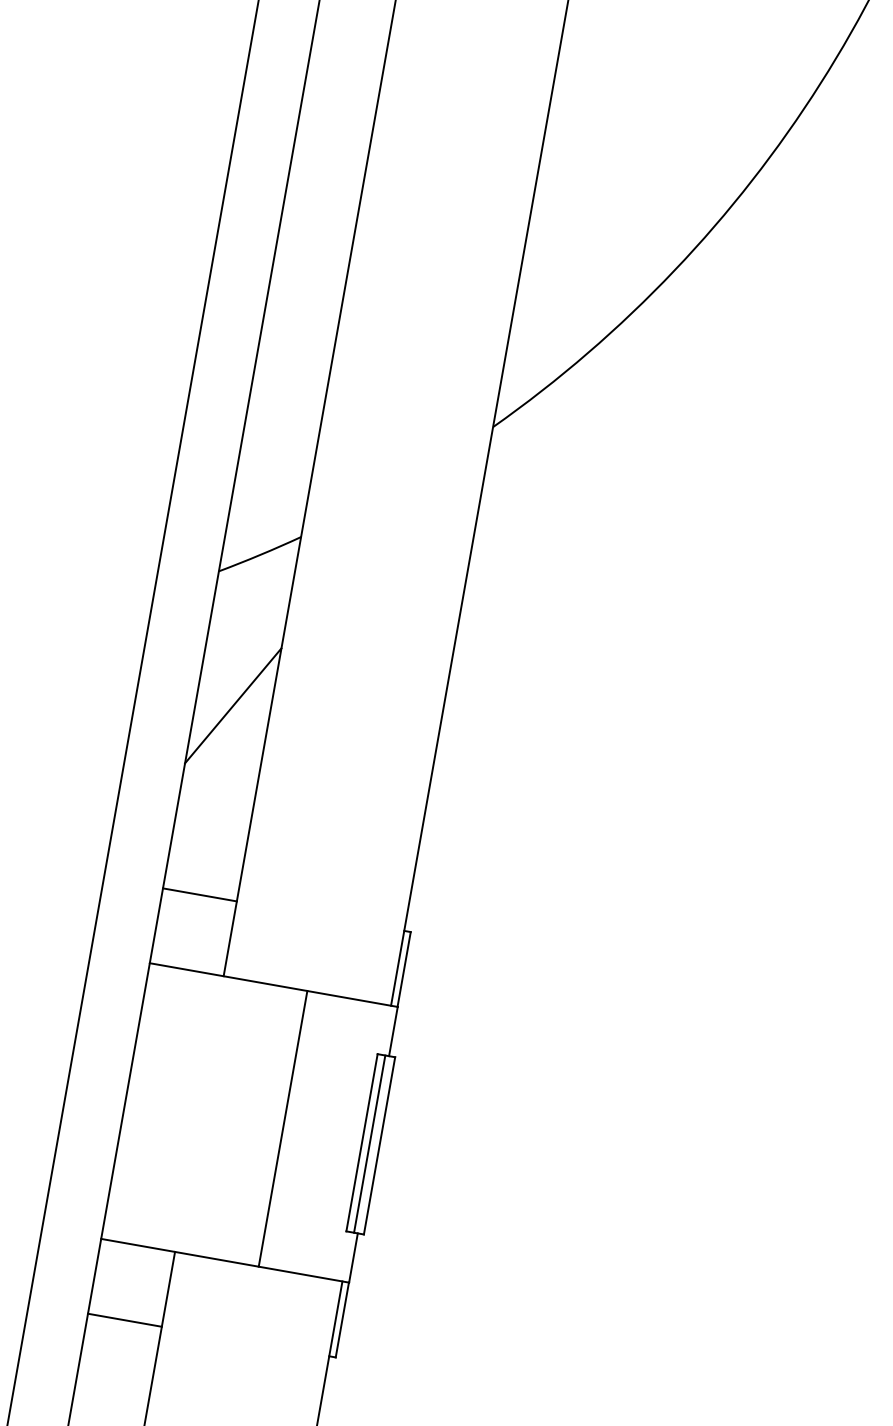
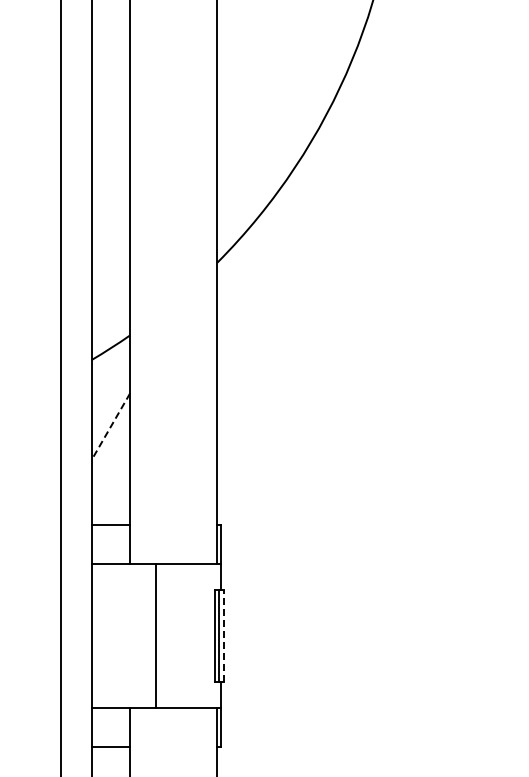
line: (232, 705) -> (110, 426), solid -> dashed
line: (282, 1129) -> (155, 636), moved
line: (380, 1144) -> (224, 635), solid -> dashed

